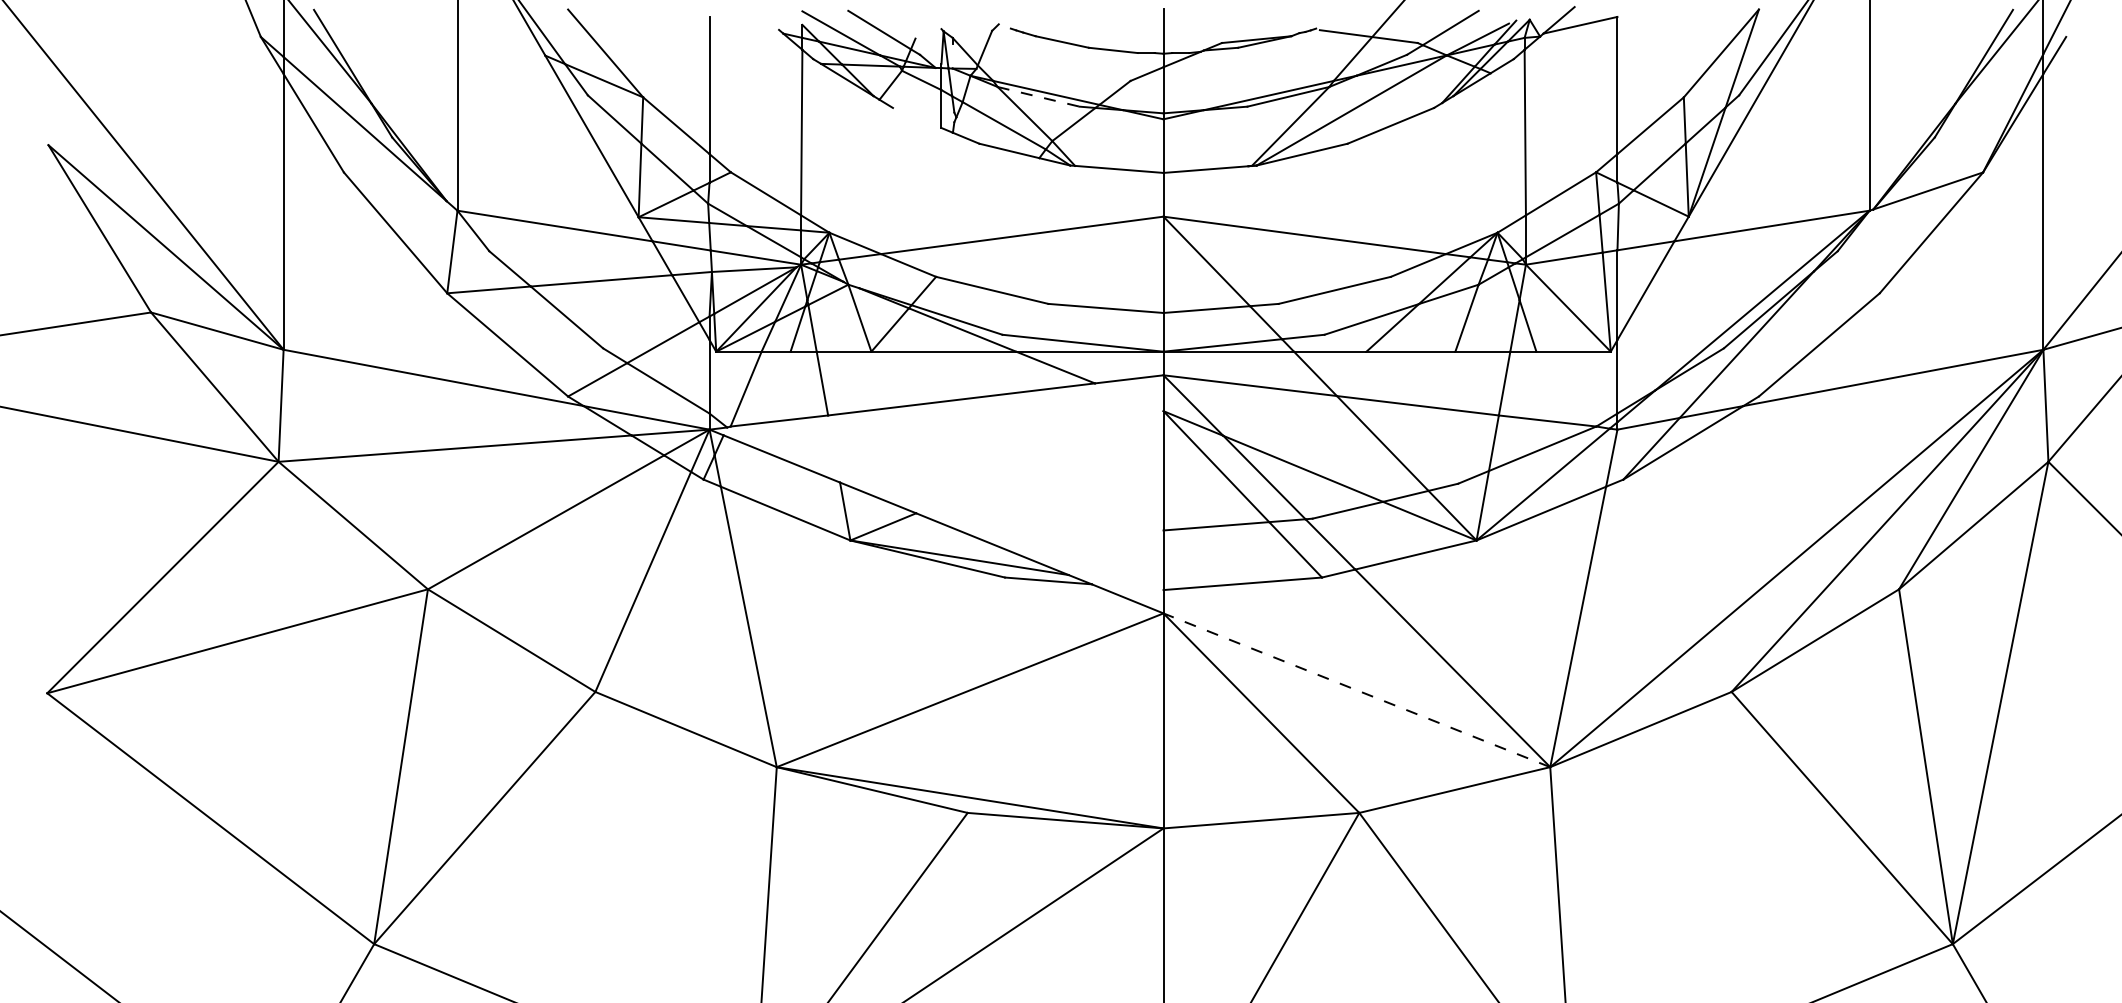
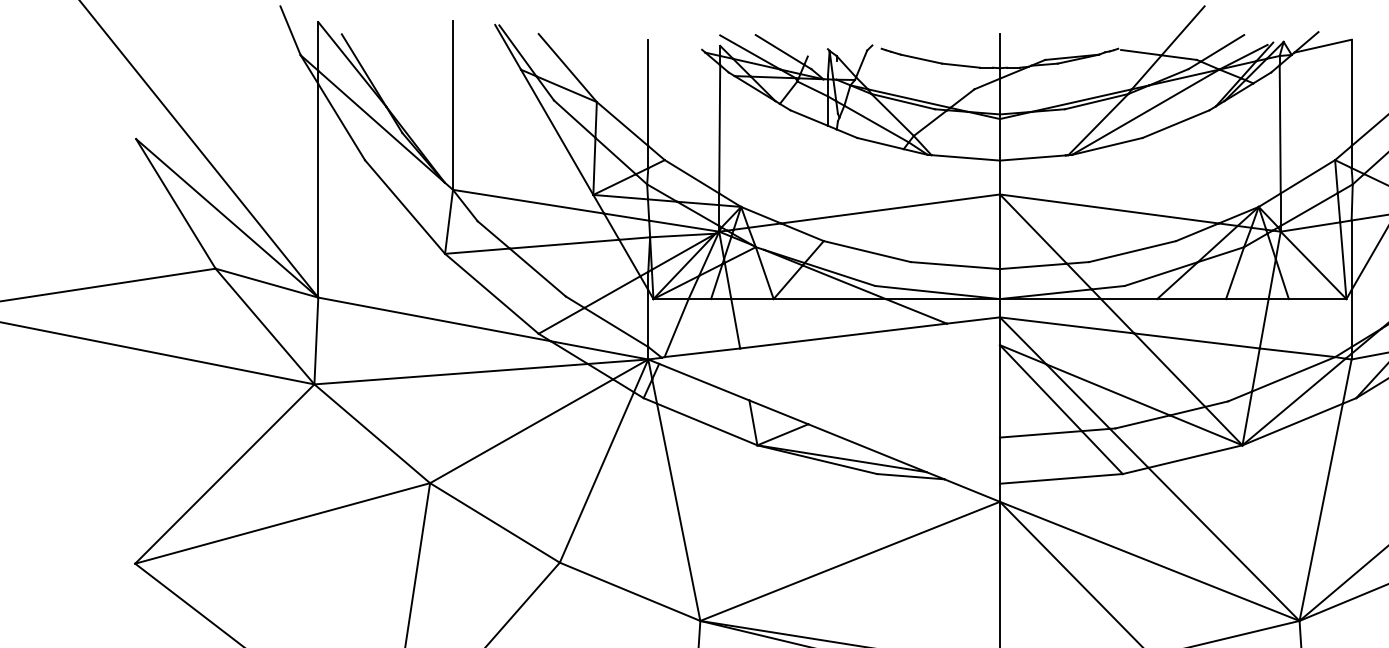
line: (1039, 96) -> (903, 101), dashed -> solid
line: (916, 117) -> (808, 117), added
line: (1356, 690) -> (1149, 561), dashed -> solid

